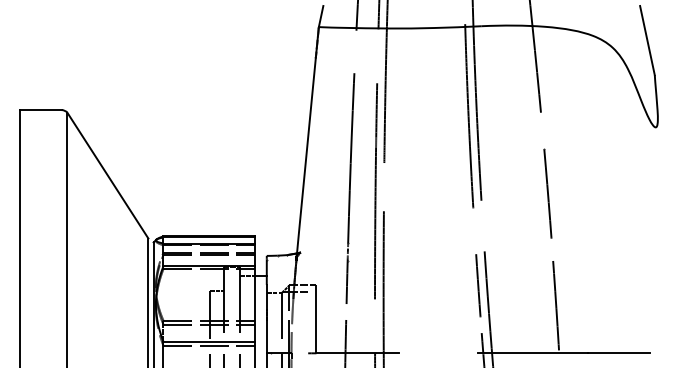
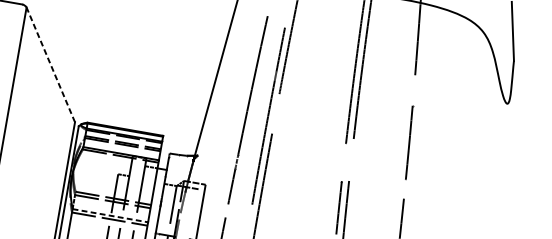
line: (107, 175) -> (50, 64), solid -> dashed
line: (209, 341) -> (110, 215), solid -> dashed

